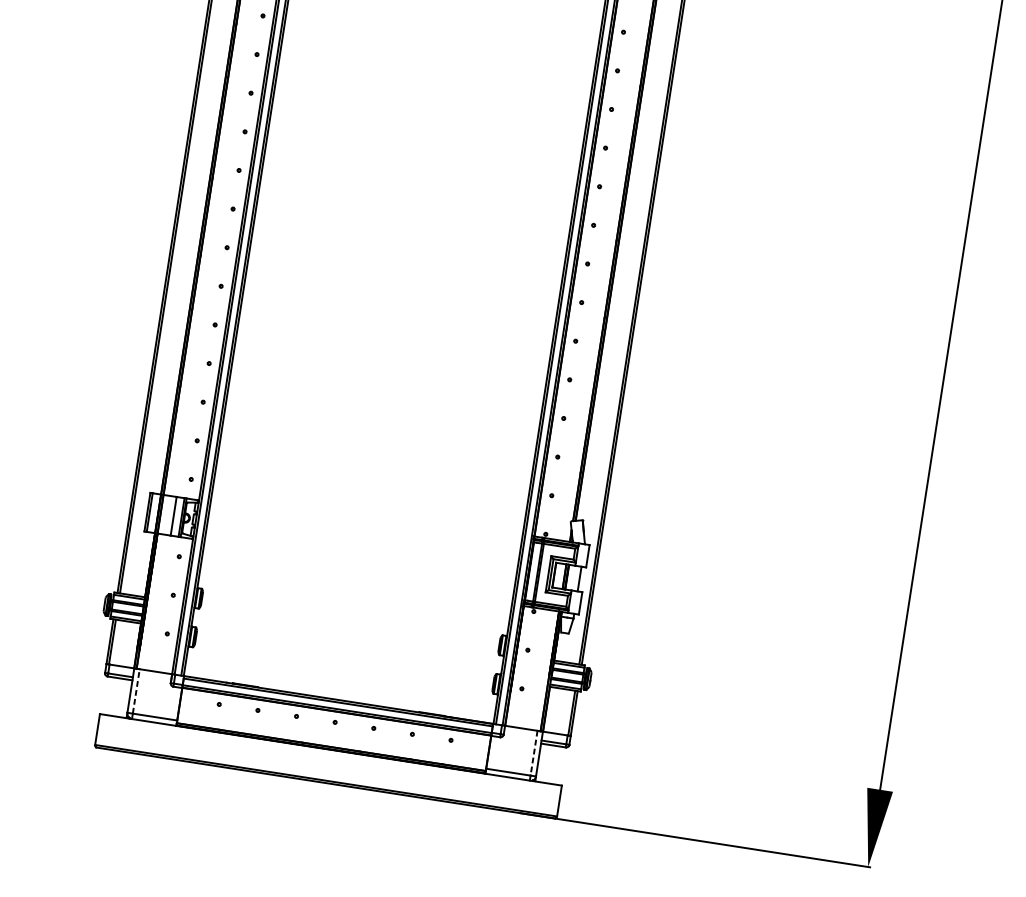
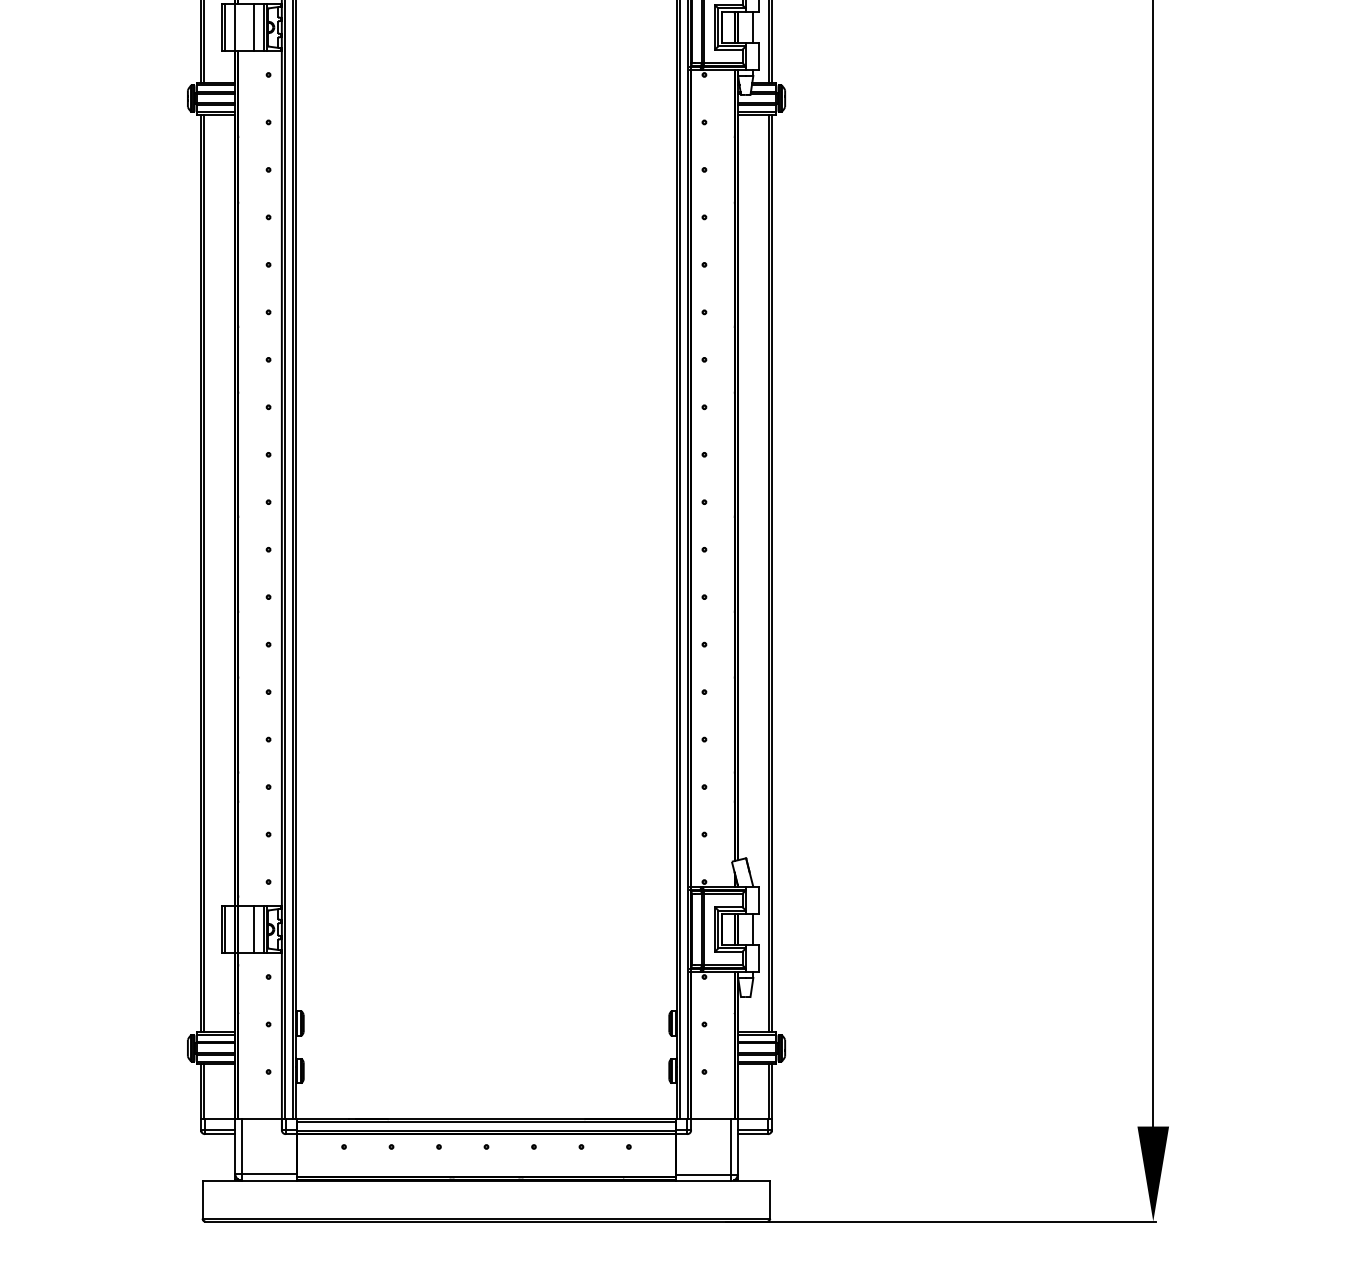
line: (136, 691) -> (242, 1146), dashed -> solid
line: (534, 752) -> (731, 1146), dashed -> solid

